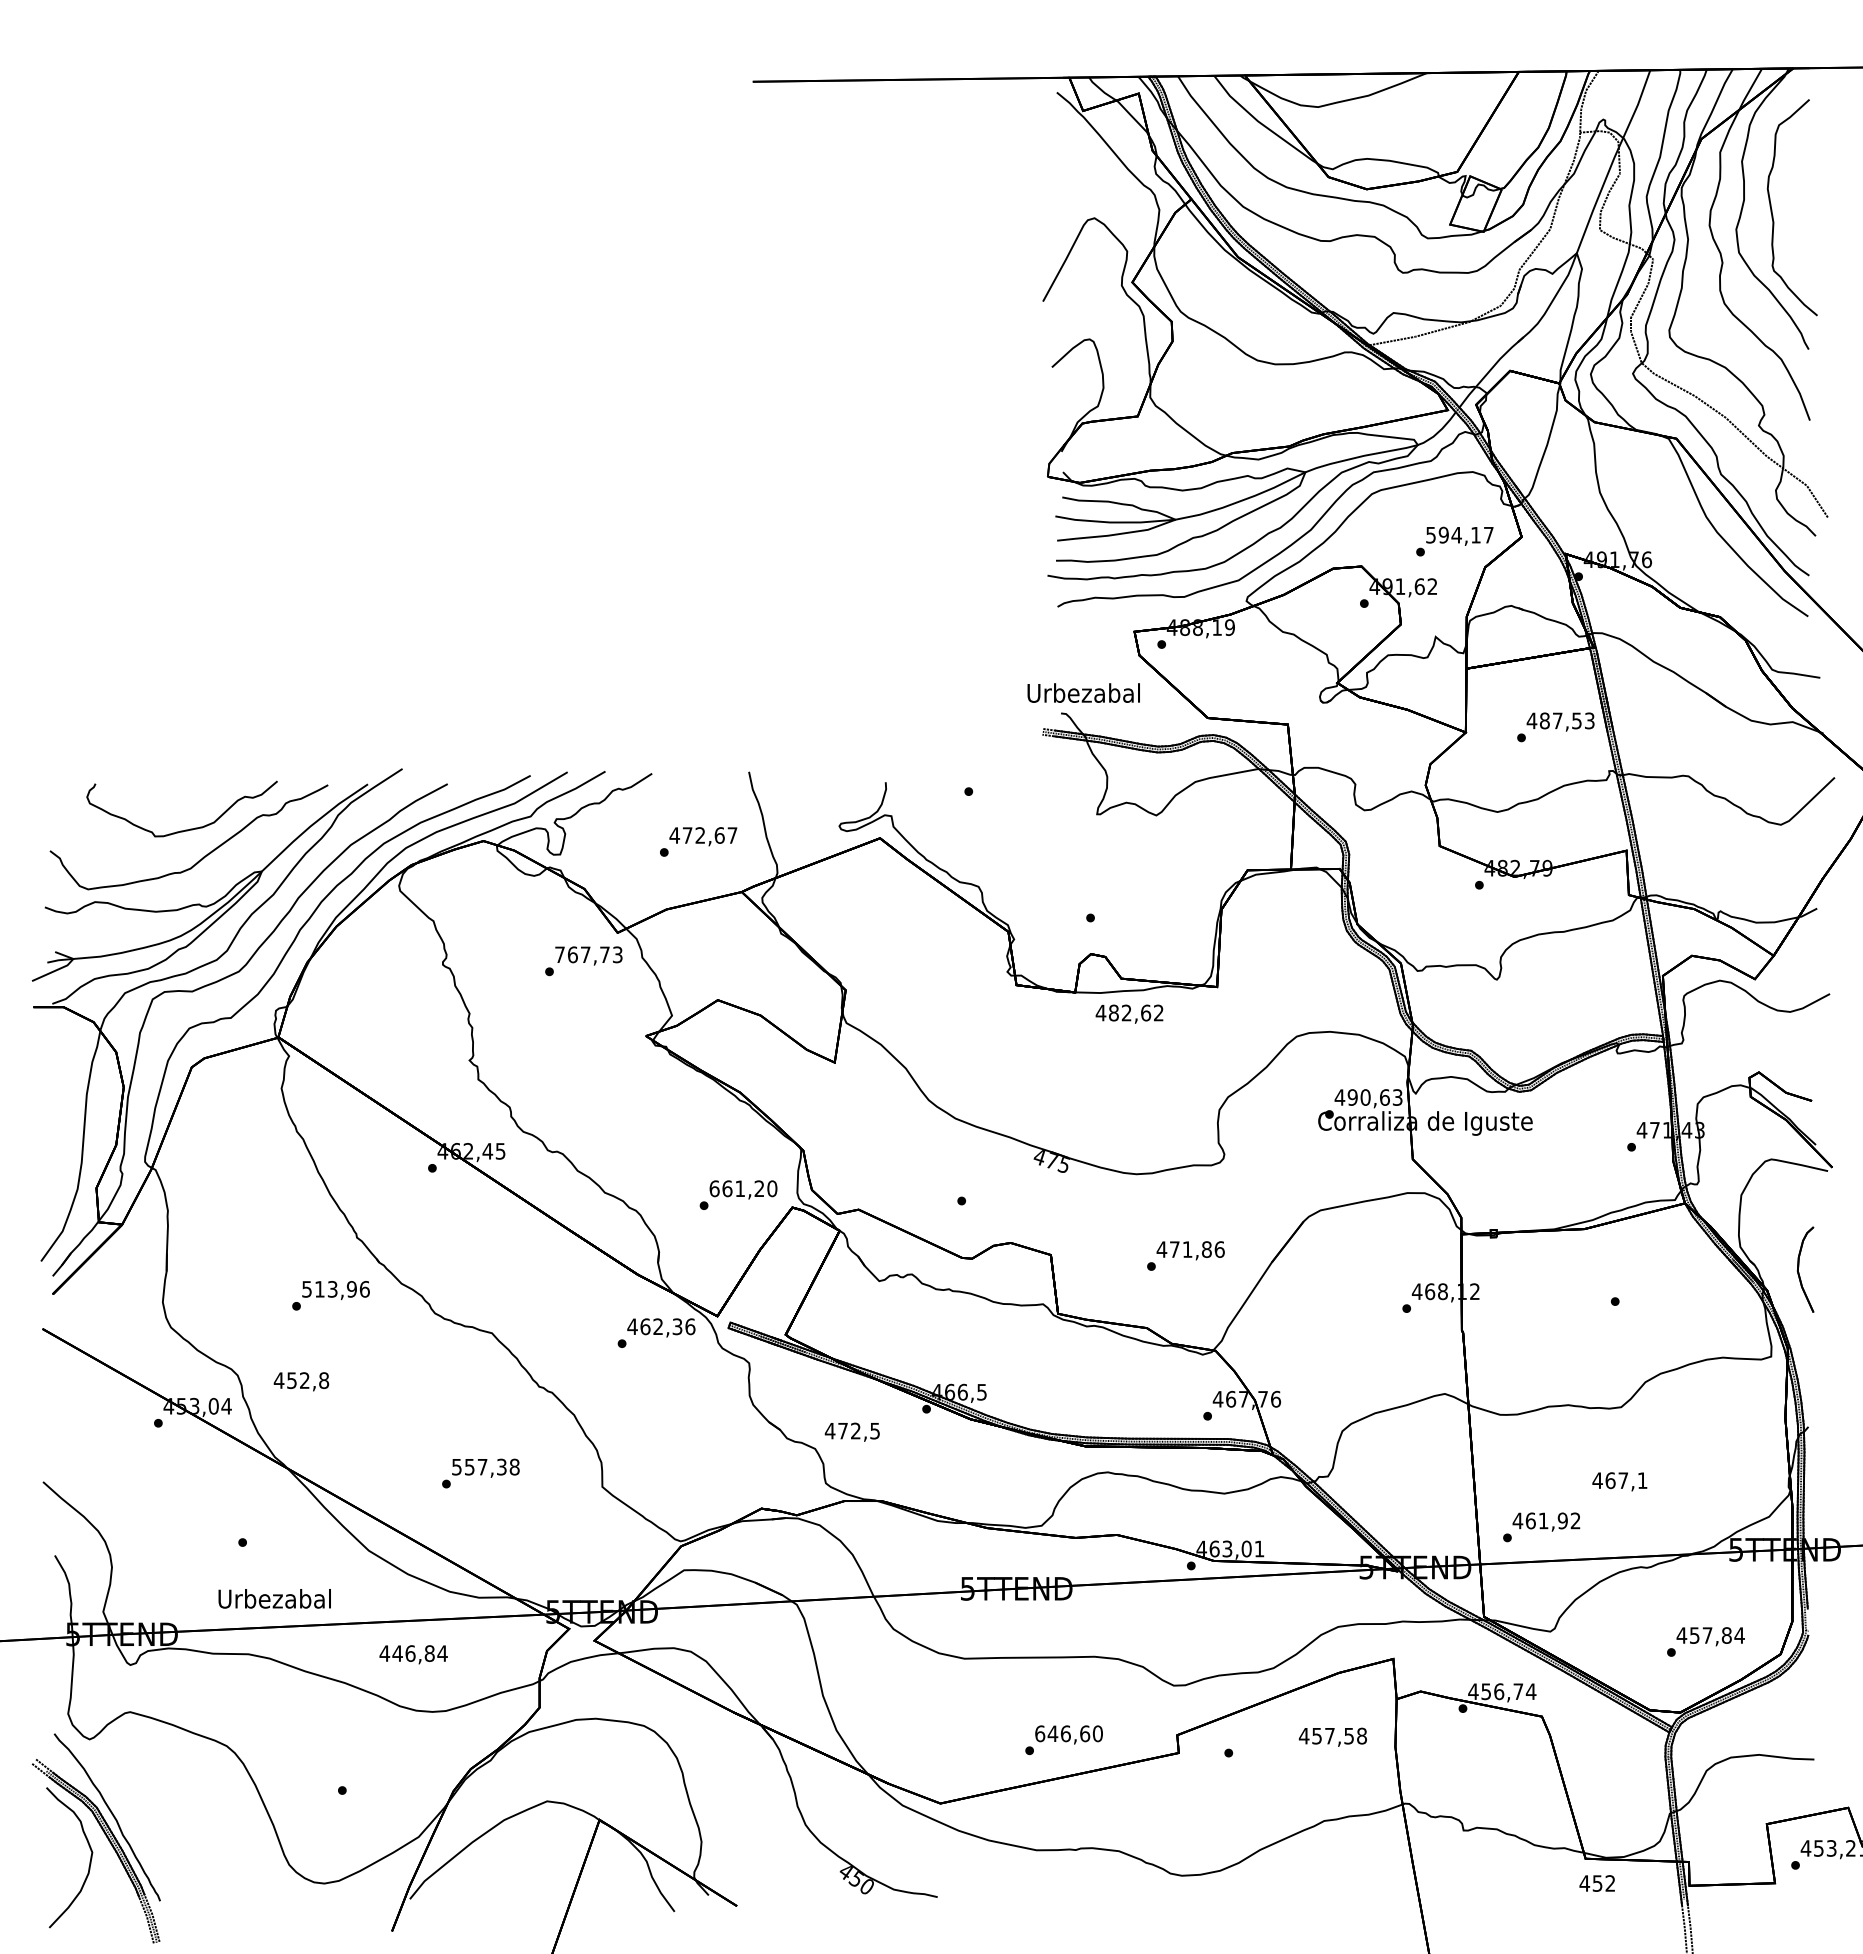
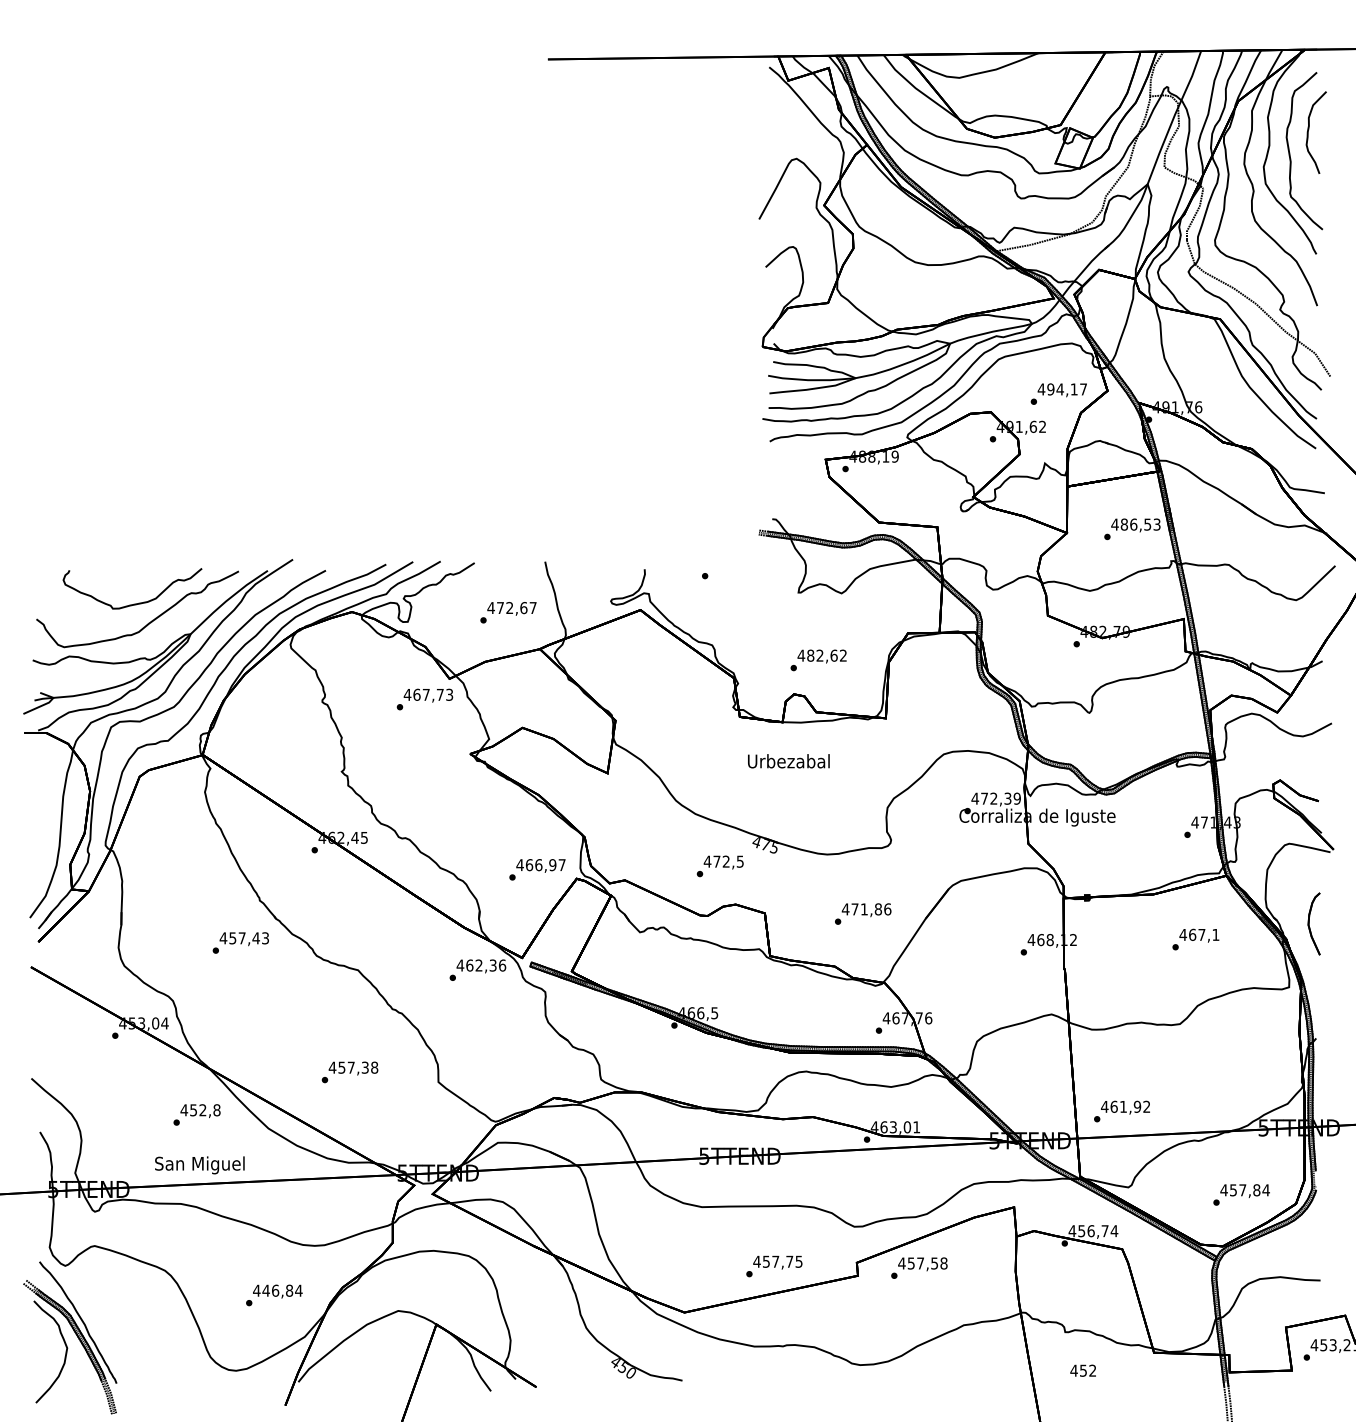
part: (1798, 179) -> (1309, 130), added
text: (1430, 535) -> (1041, 389), 594,17 -> 494,17
text: (1083, 692) -> (788, 760), moved
text: (1557, 720) -> (1133, 524), 487,53 -> 486,53
text: (559, 954) -> (407, 694), 767,73 -> 467,73
text: (1129, 1013) -> (822, 656), moved
text: (1374, 1097) -> (1000, 798), 490,63 -> 472,39
text: (743, 1188) -> (541, 864), 661,20 -> 466,97
text: (335, 1288) -> (244, 937), 513,96 -> 457,43
text: (301, 1381) -> (200, 1110), moved
text: (851, 1431) -> (723, 862), moved
text: (456, 1467) -> (332, 1067), 557,38 -> 457,38
text: (1619, 1481) -> (1199, 935), moved
text: (274, 1601) -> (199, 1165), Urbezabal -> San Miguel
text: (413, 1654) -> (277, 1291), moved
text: (1068, 1733) -> (777, 1261), 646,60 -> 457,75
text: (1332, 1736) -> (922, 1263), moved
text: (1596, 1883) -> (1082, 1370), moved

